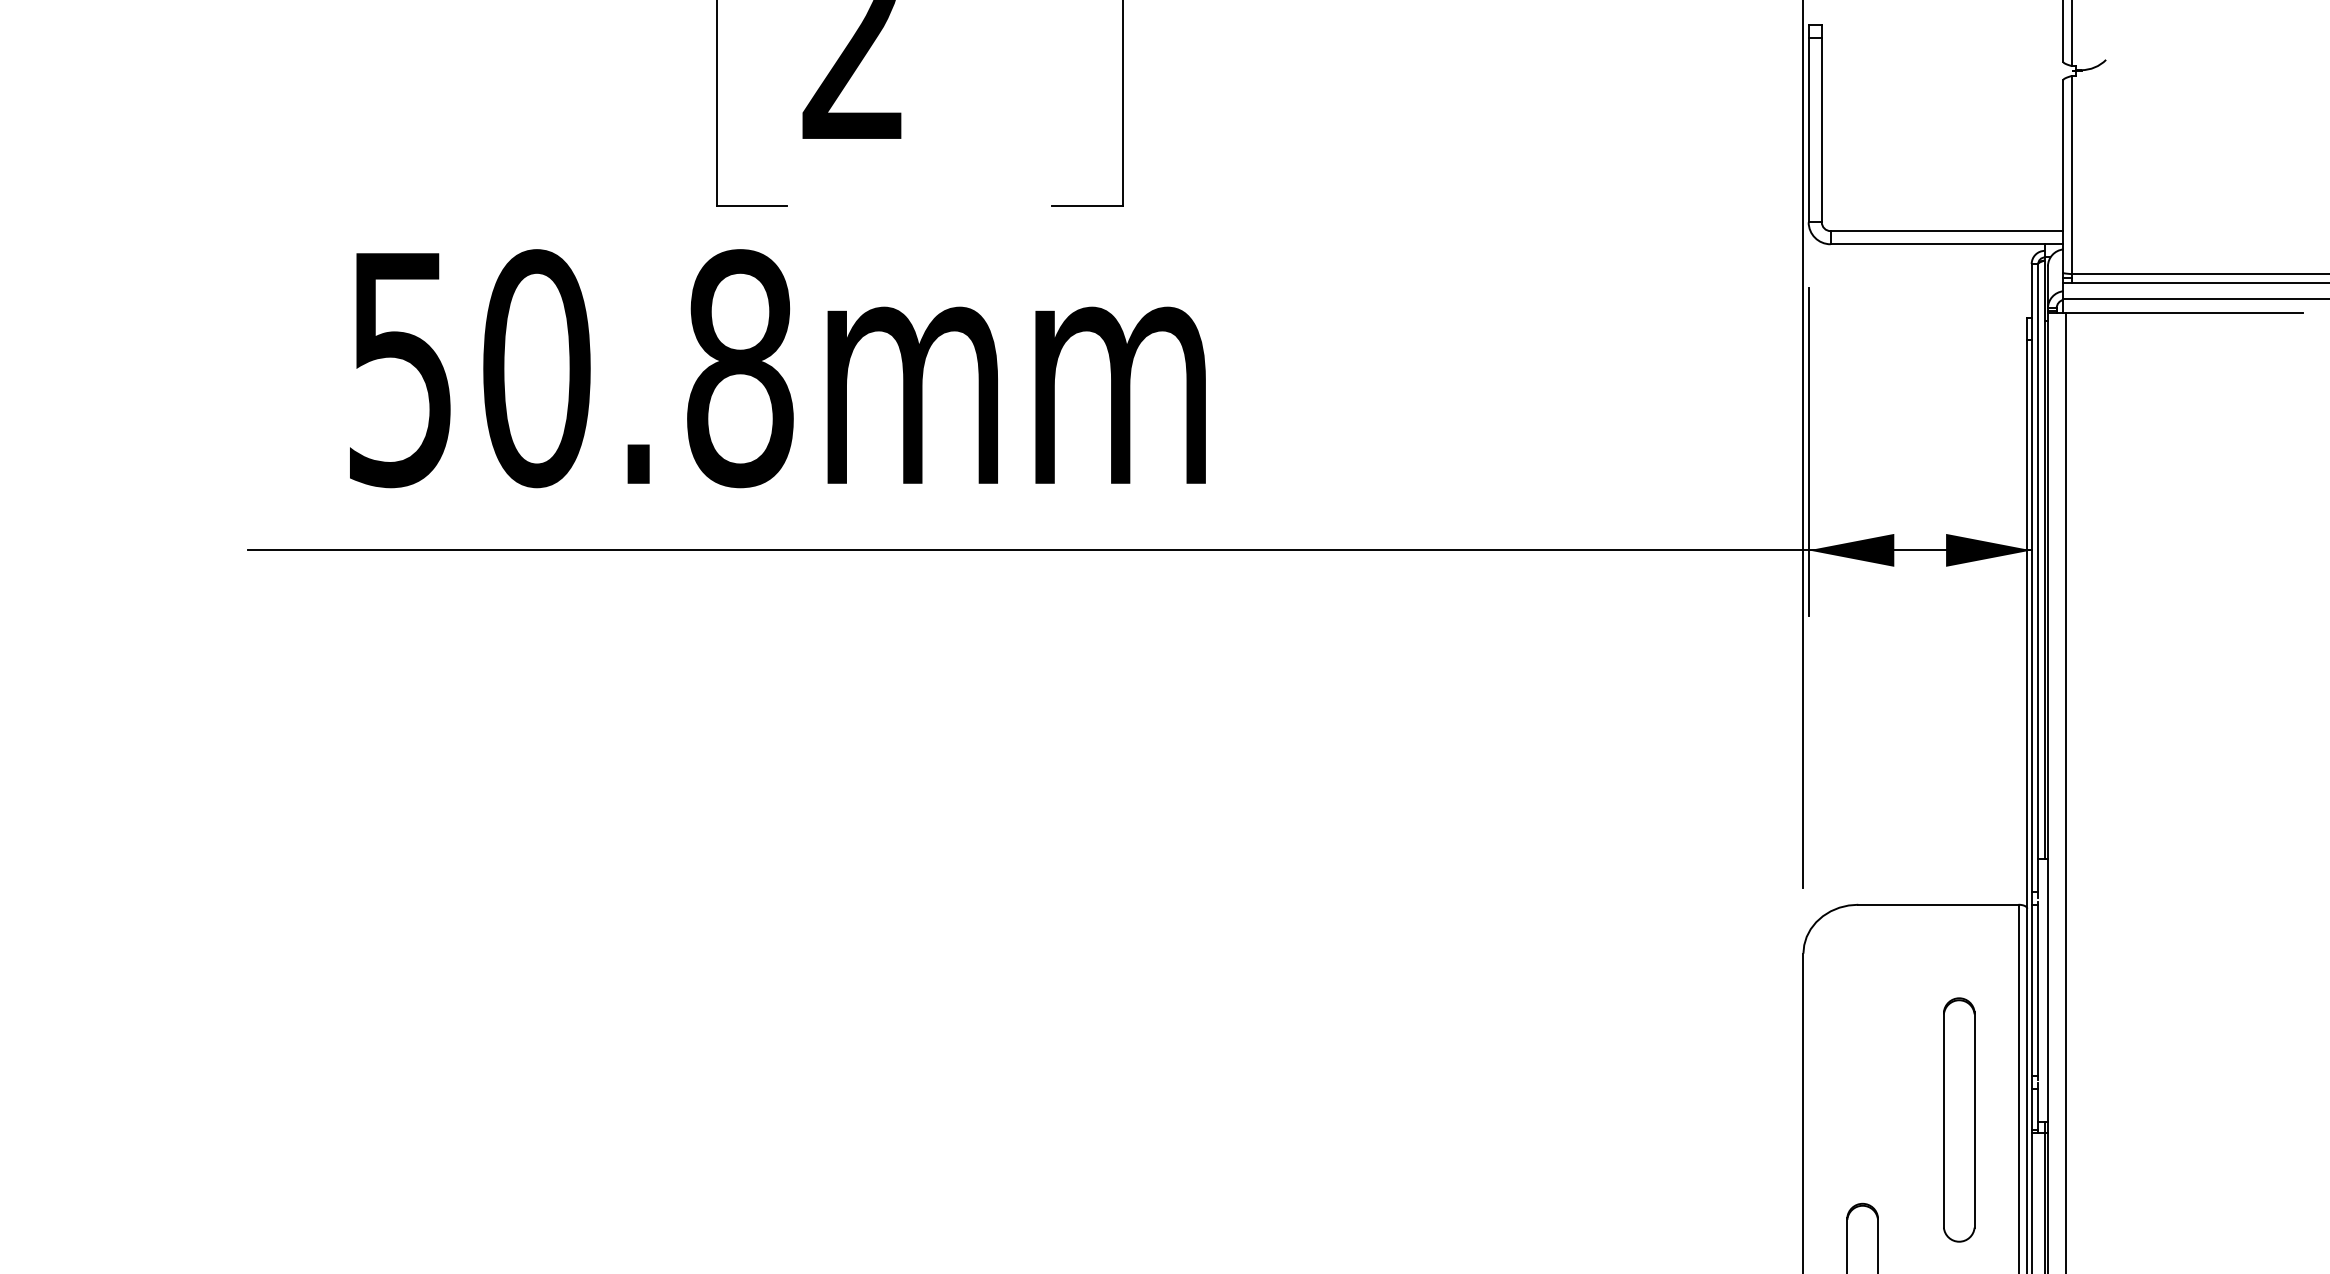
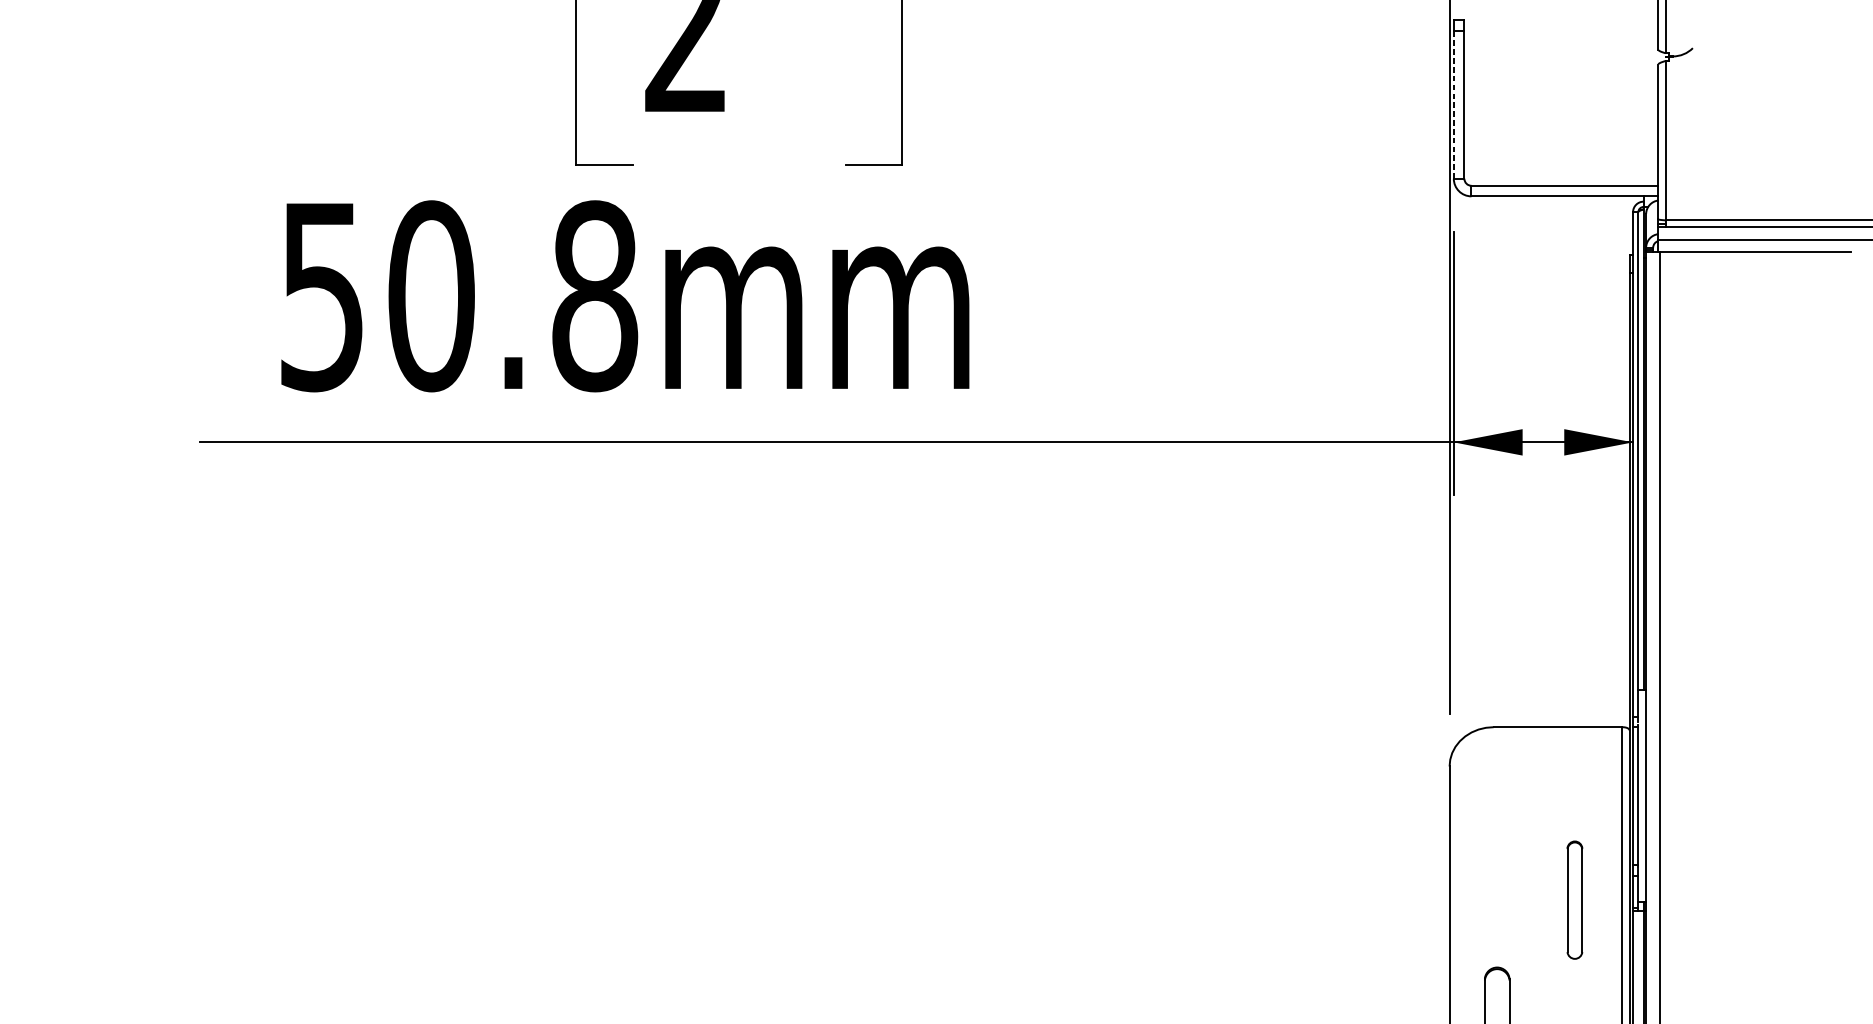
line: (1808, 129) -> (1453, 104), solid -> dashed
part: (1959, 1119) -> (1575, 899), size x0.6

